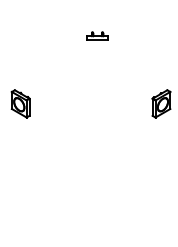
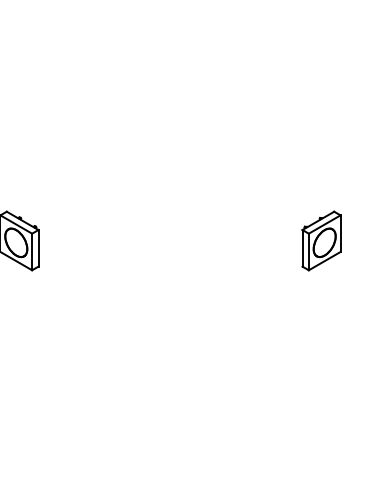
part: (97, 35) -> (184, 94), removed

